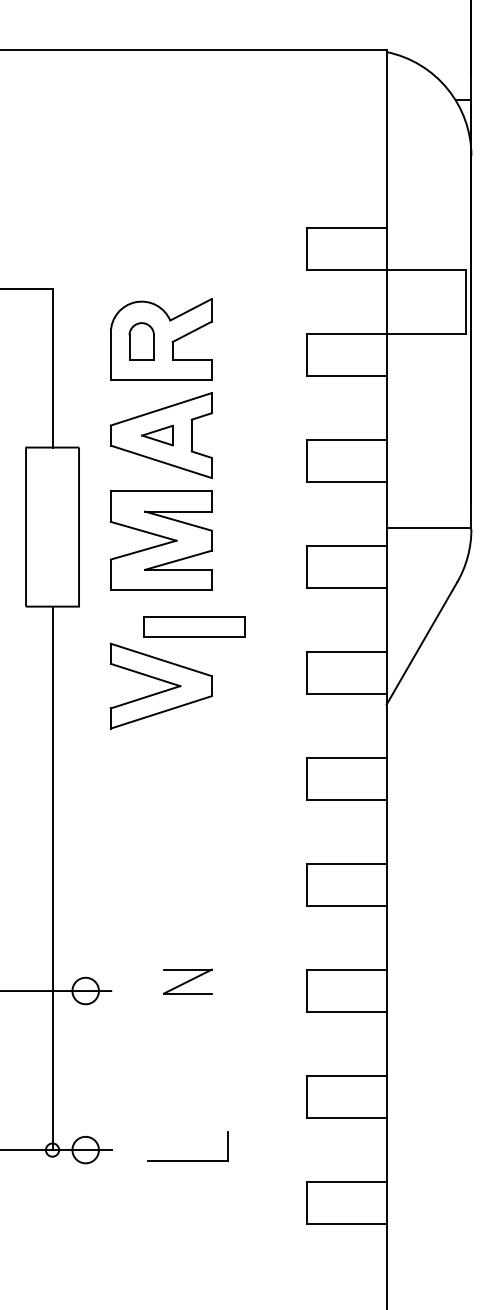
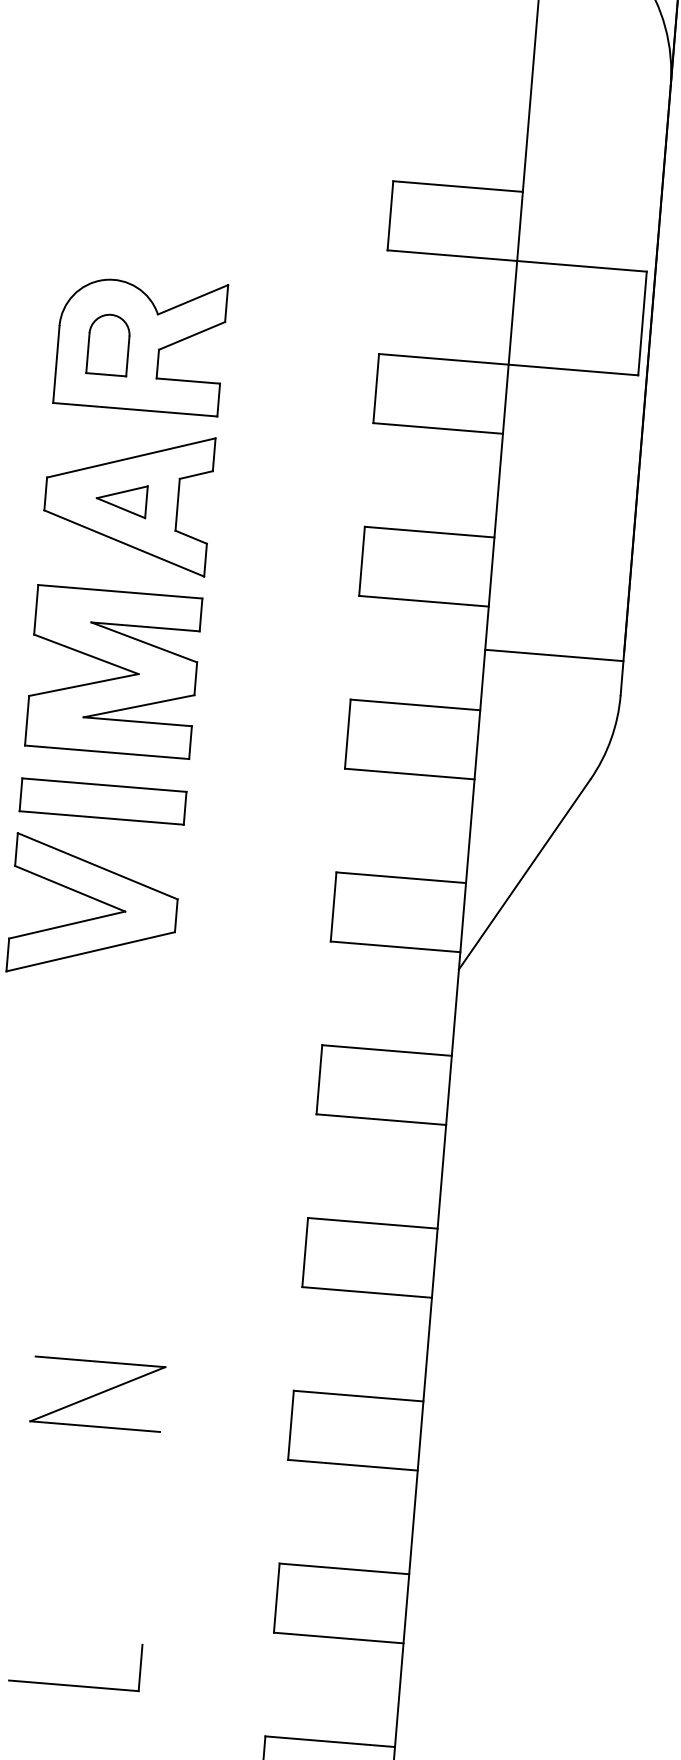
line: (428, 527) -> (553, 655), moved
part: (194, 626) -> (103, 800), moved
part: (187, 981) -> (97, 1393), size x1.67

